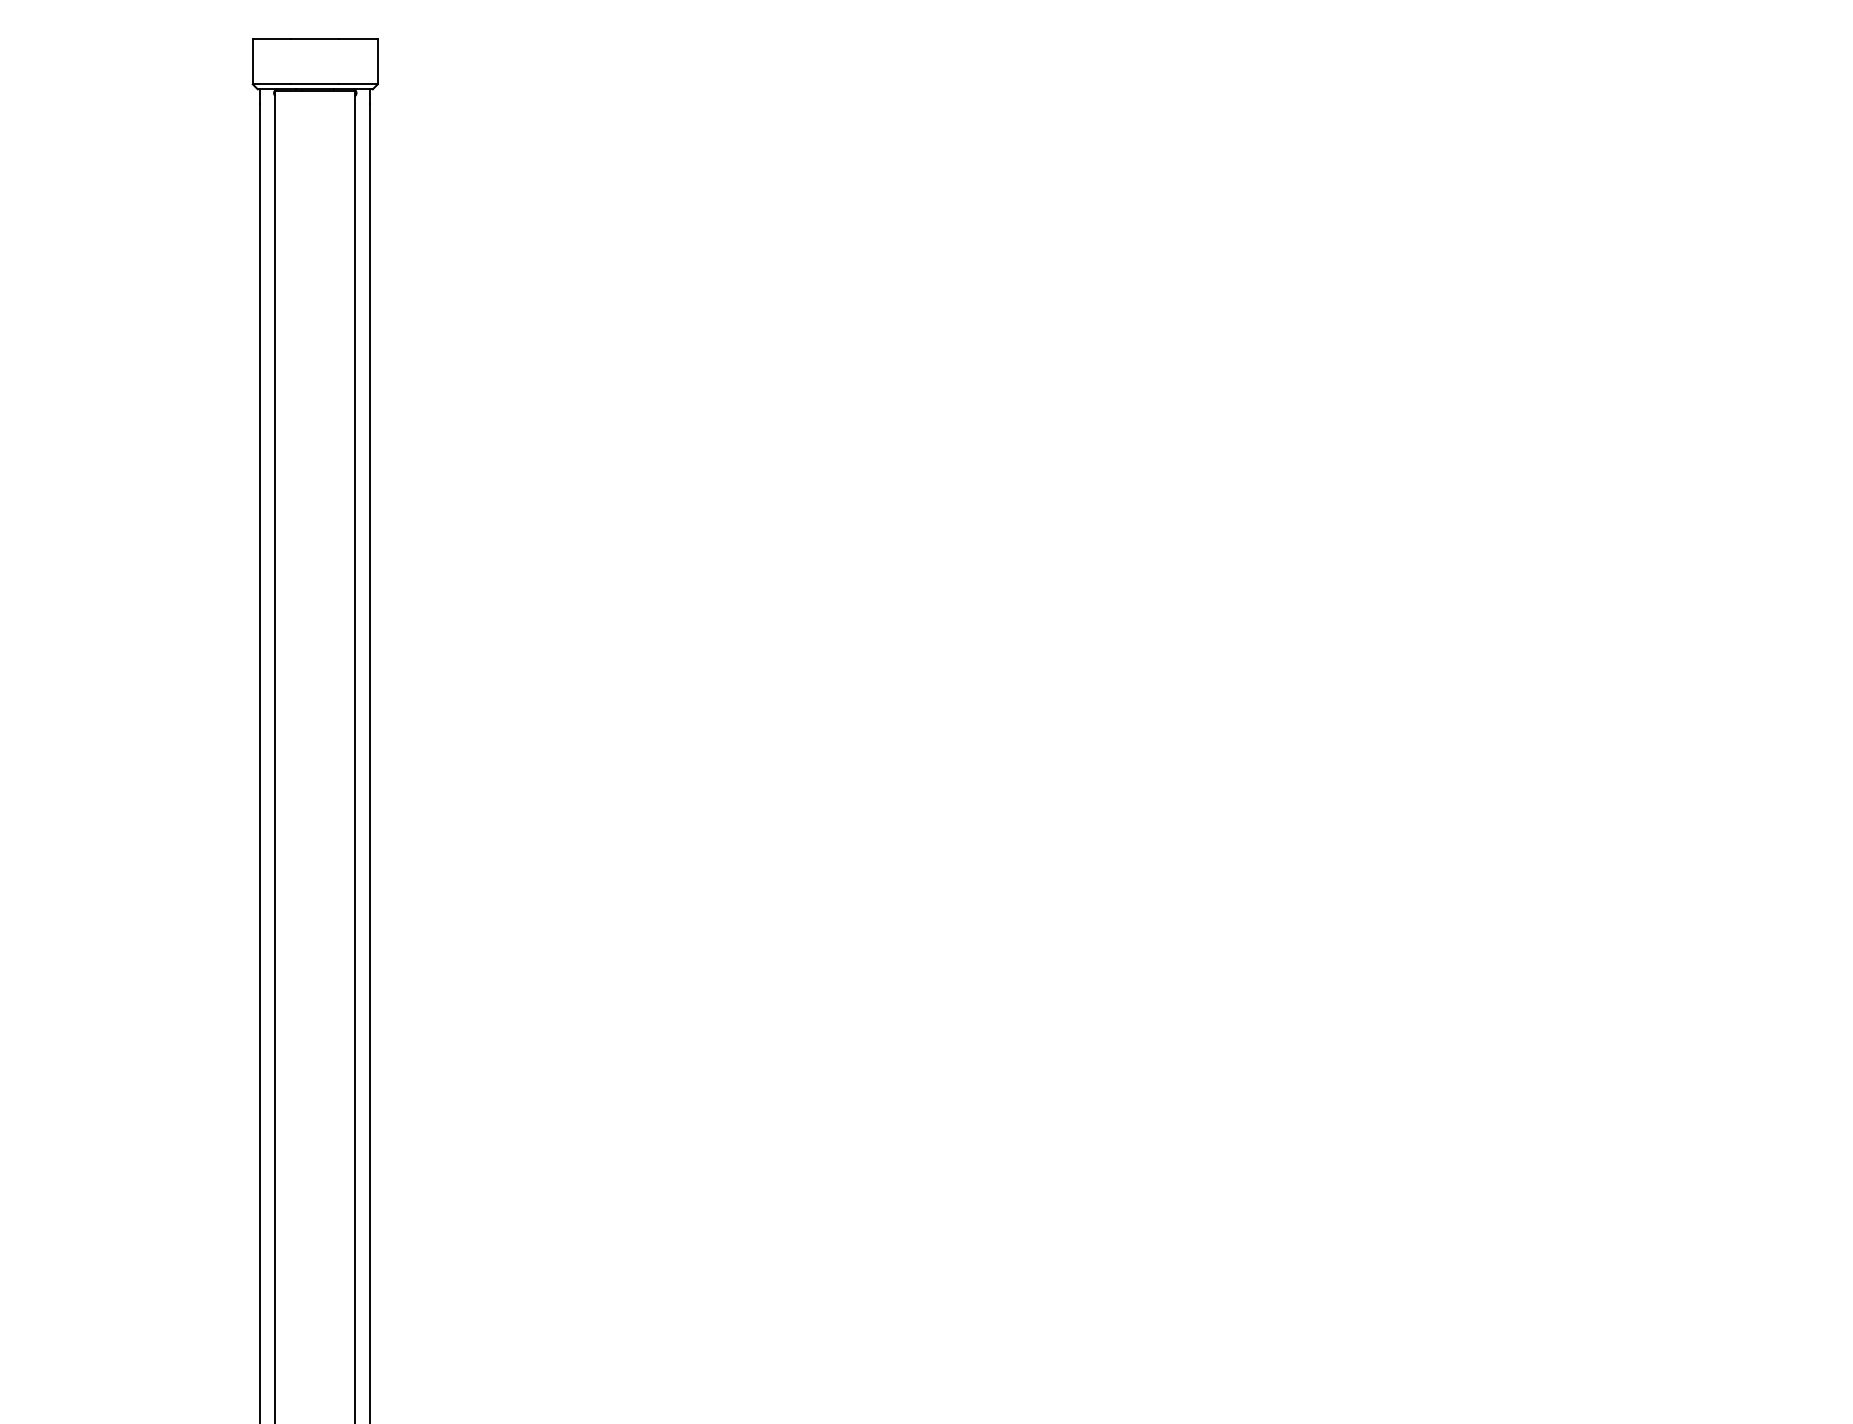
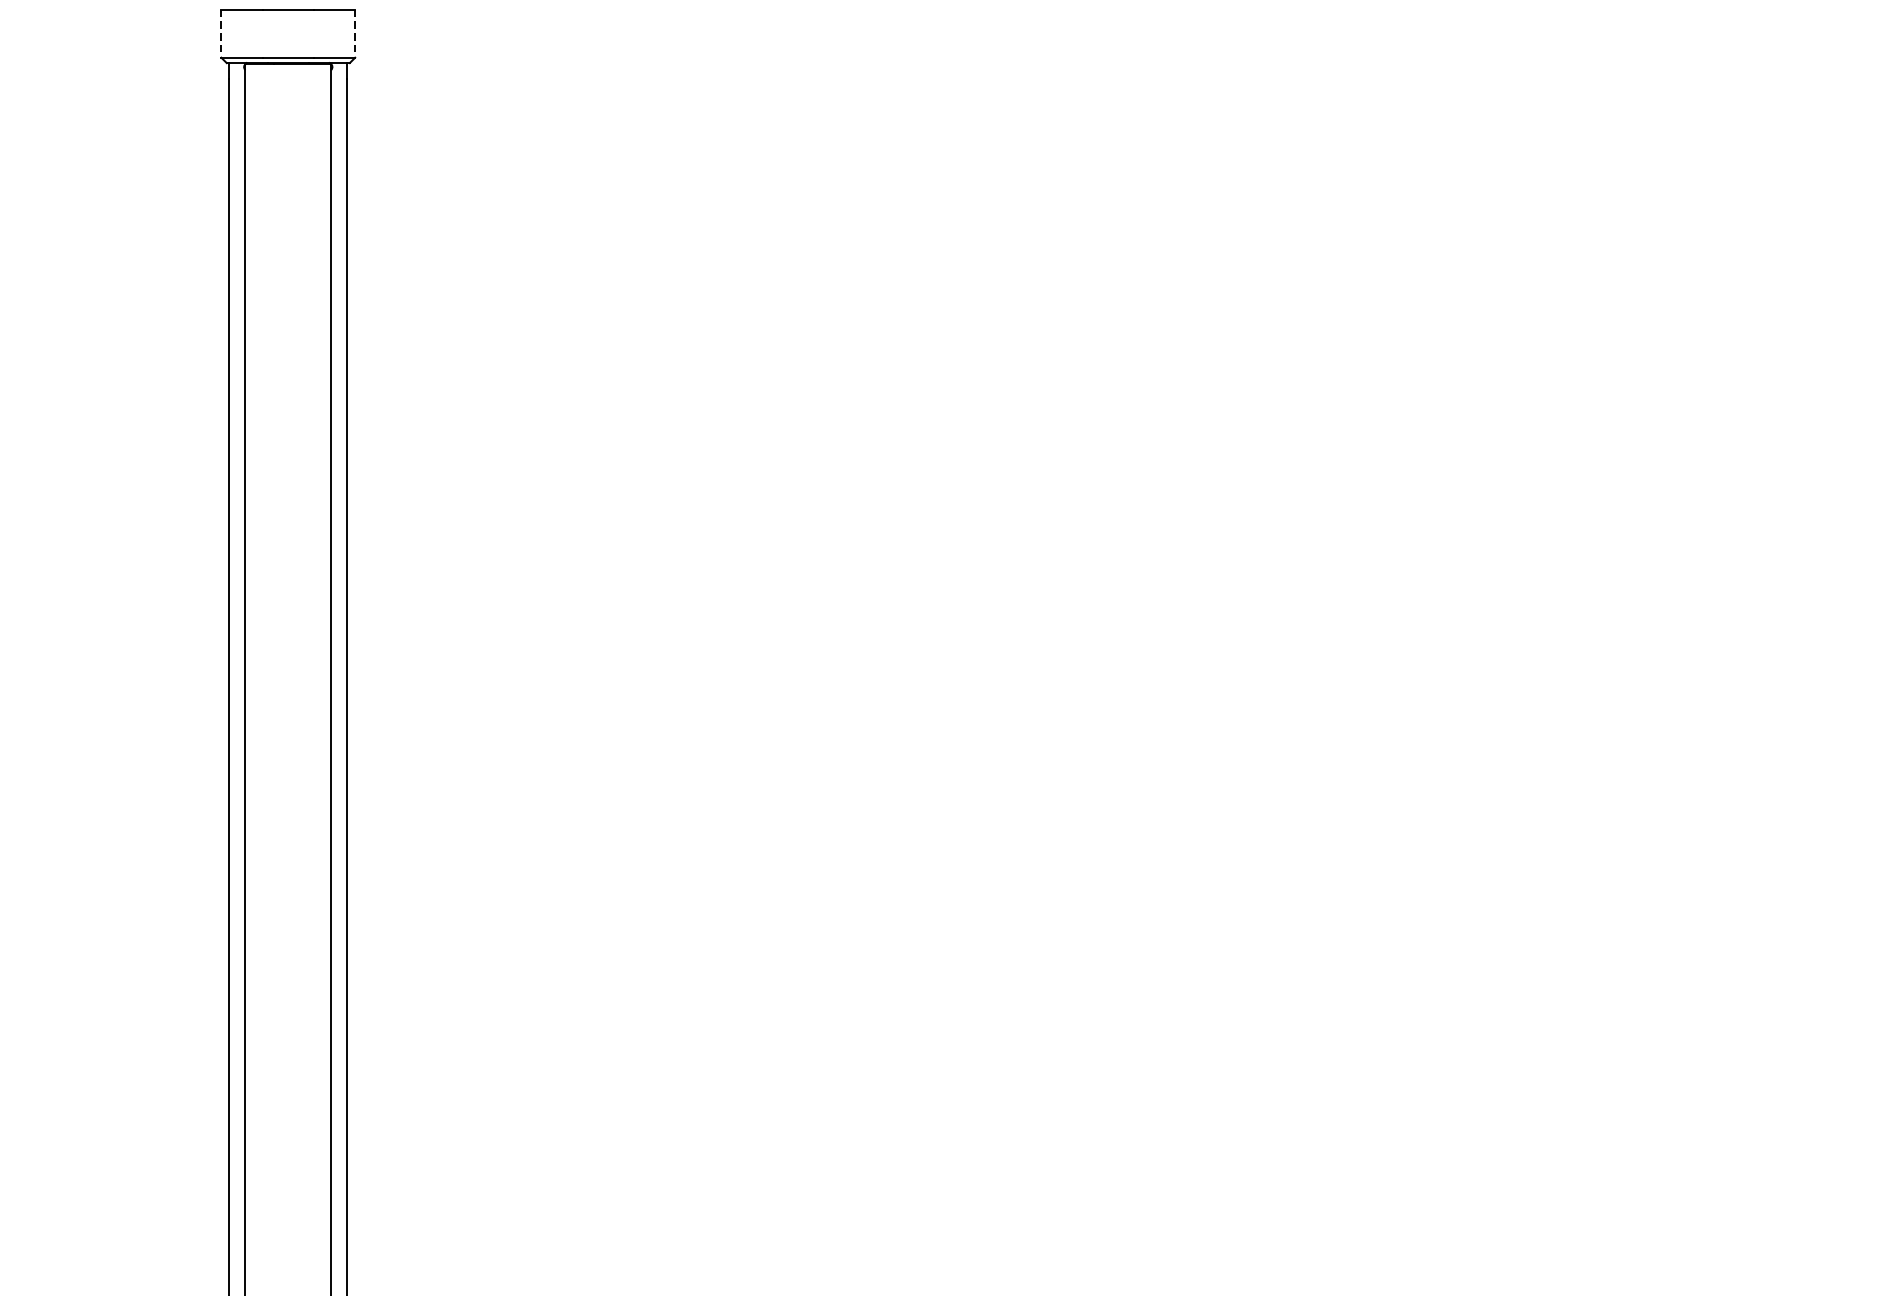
line: (252, 62) -> (221, 34), solid -> dashed
line: (377, 62) -> (354, 34), solid -> dashed

